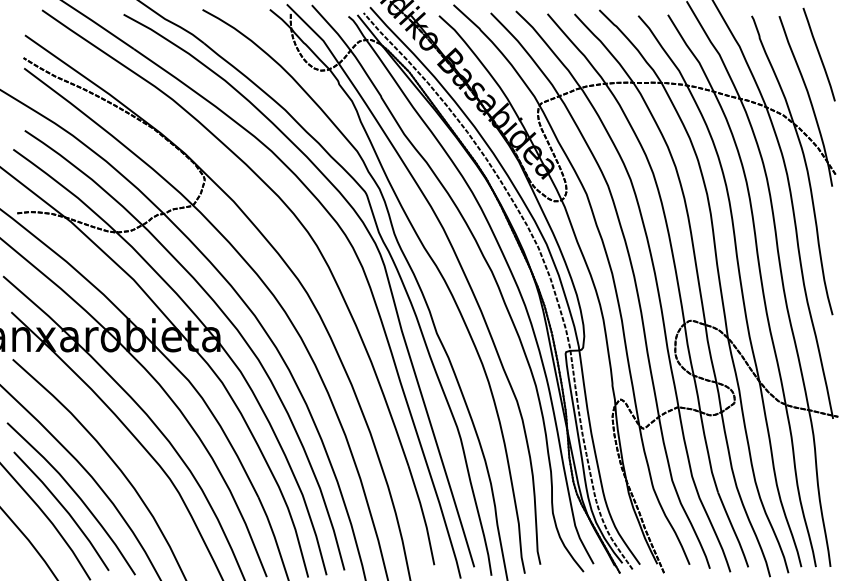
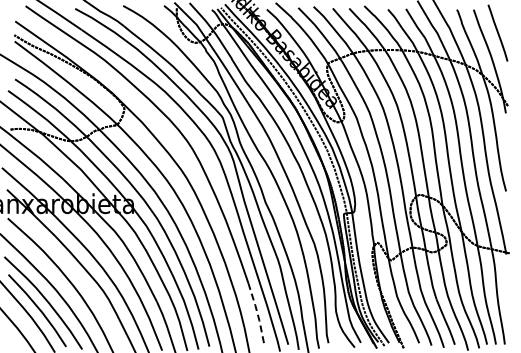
line: (423, 515) -> (257, 313), solid -> dashed

